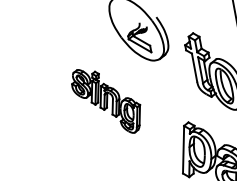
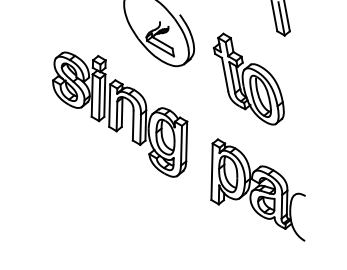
part: (106, 101) -> (120, 114), size x1.67

